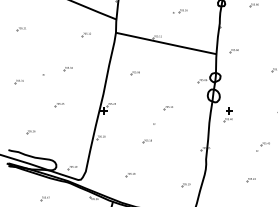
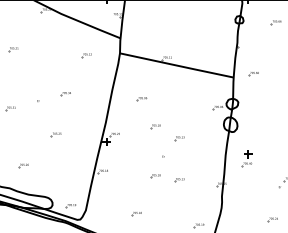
part: (180, 11) -> (192, 29), removed
part: (146, 97) -> (154, 126), added
part: (227, 114) -> (246, 158), moved
part: (167, 145) -> (178, 180), added

